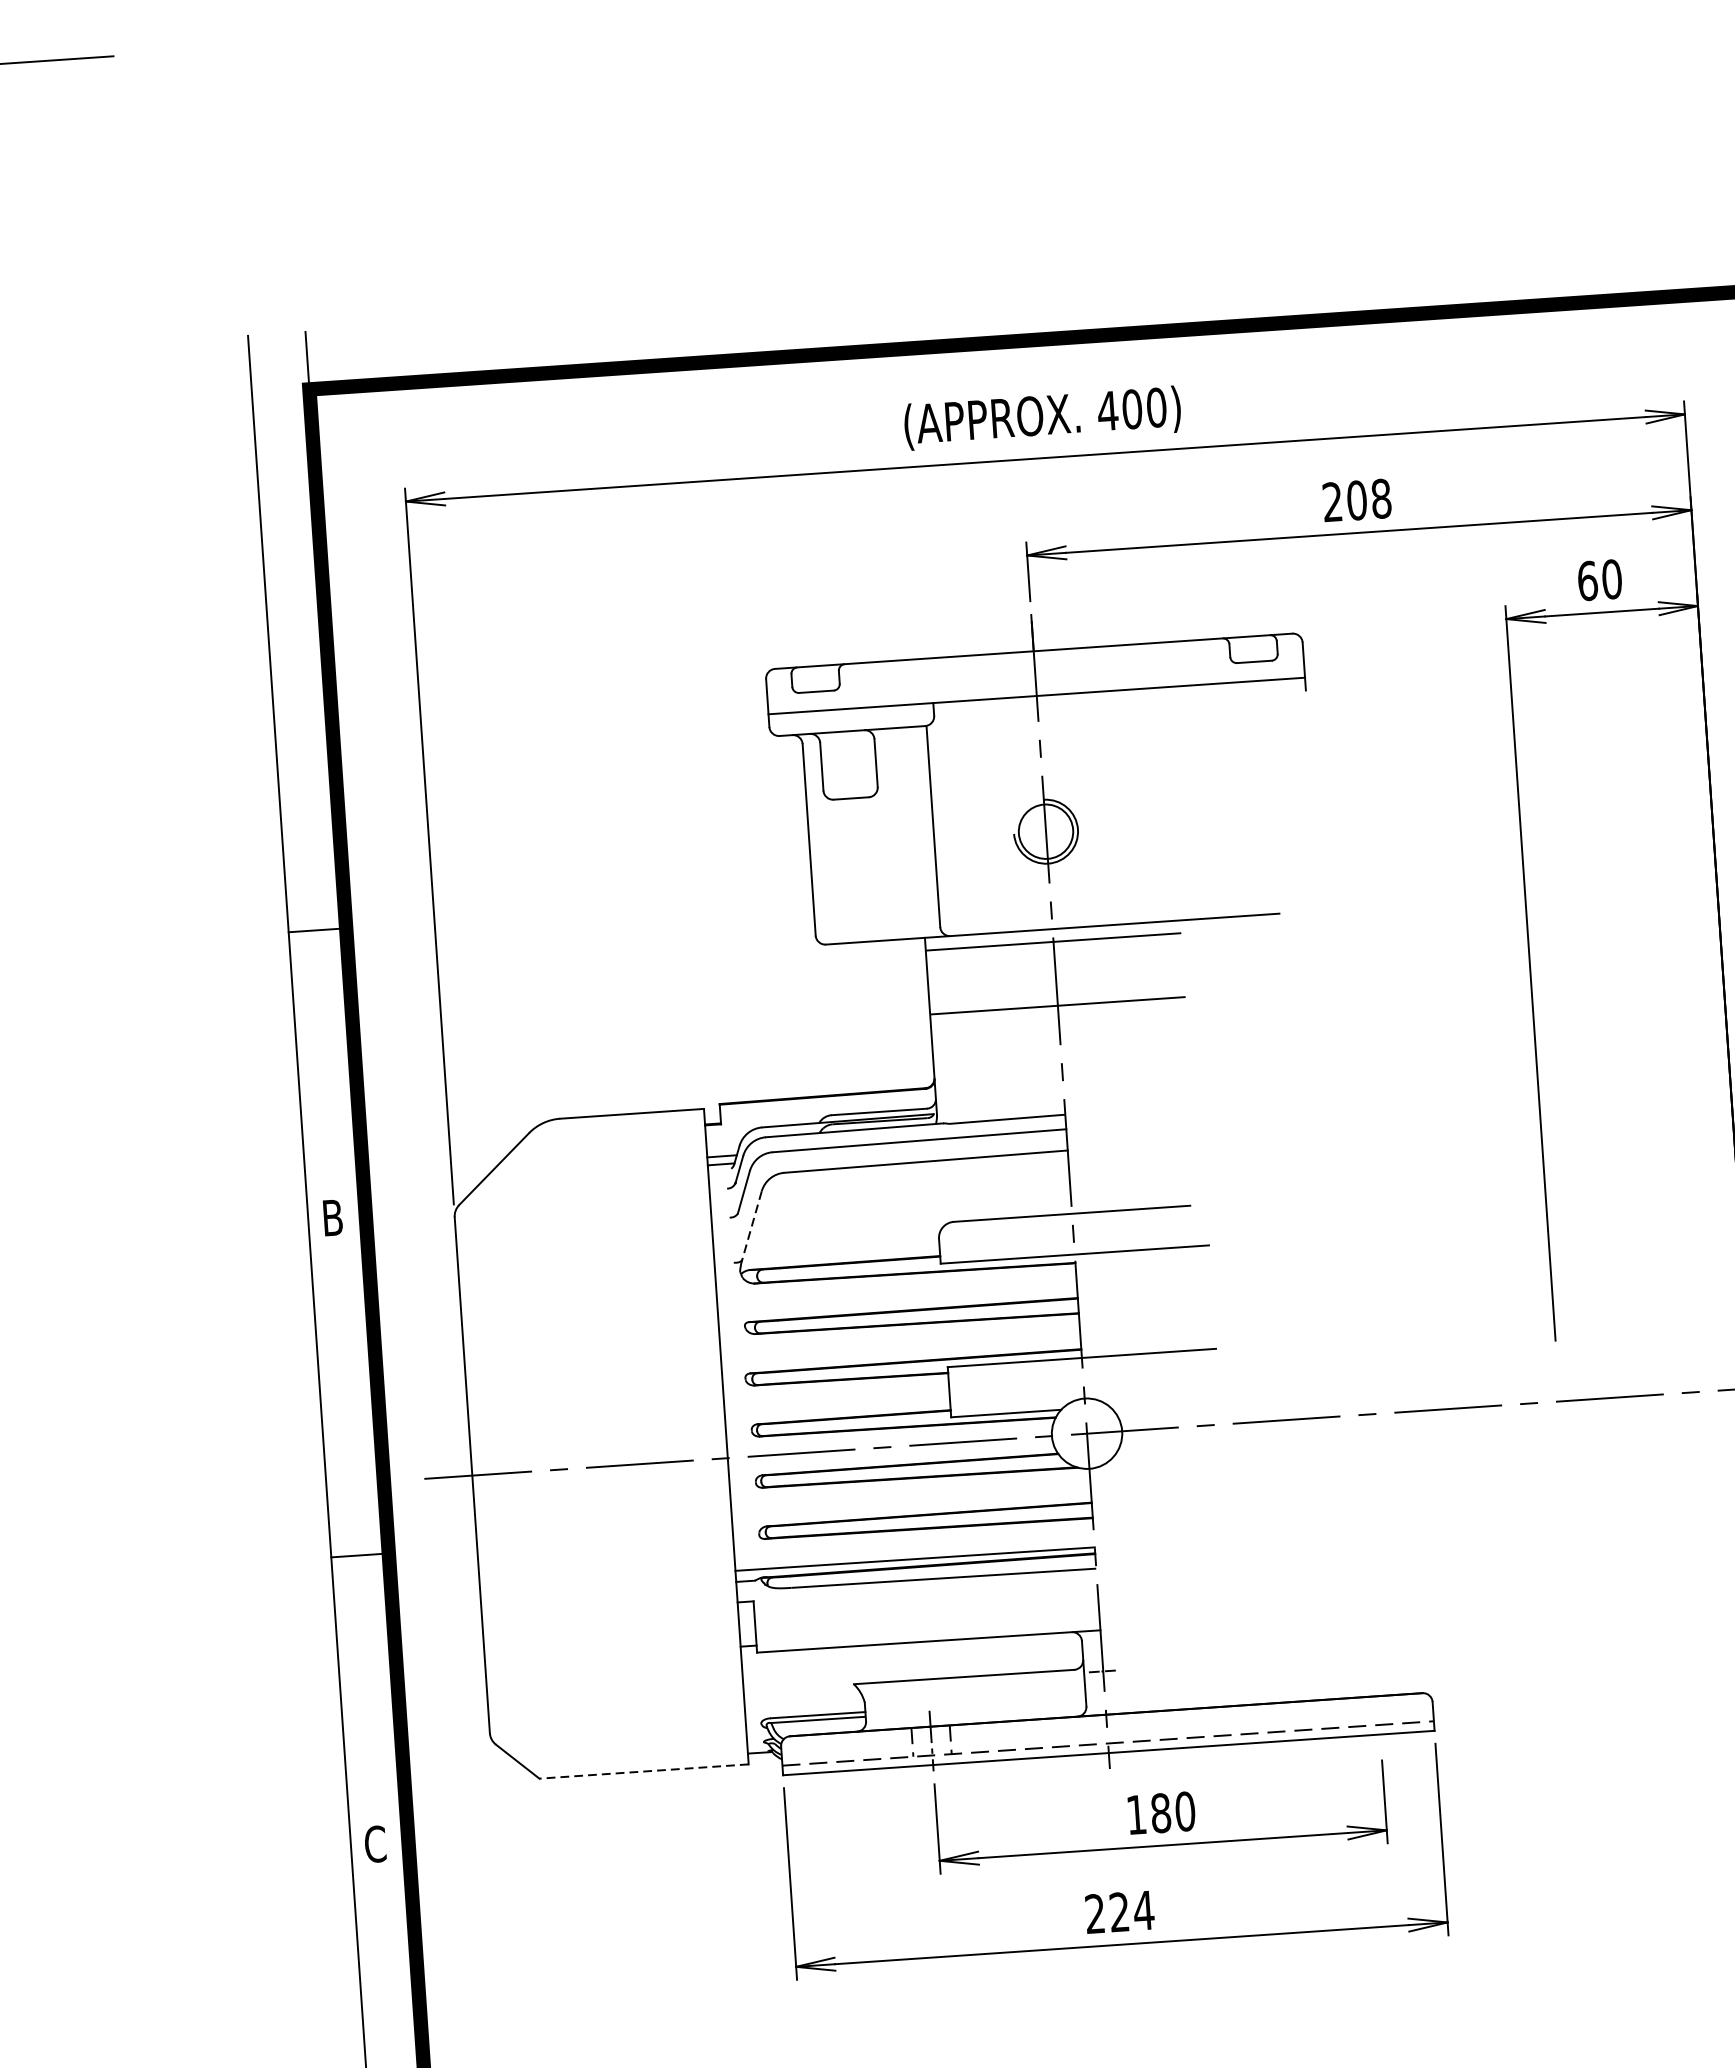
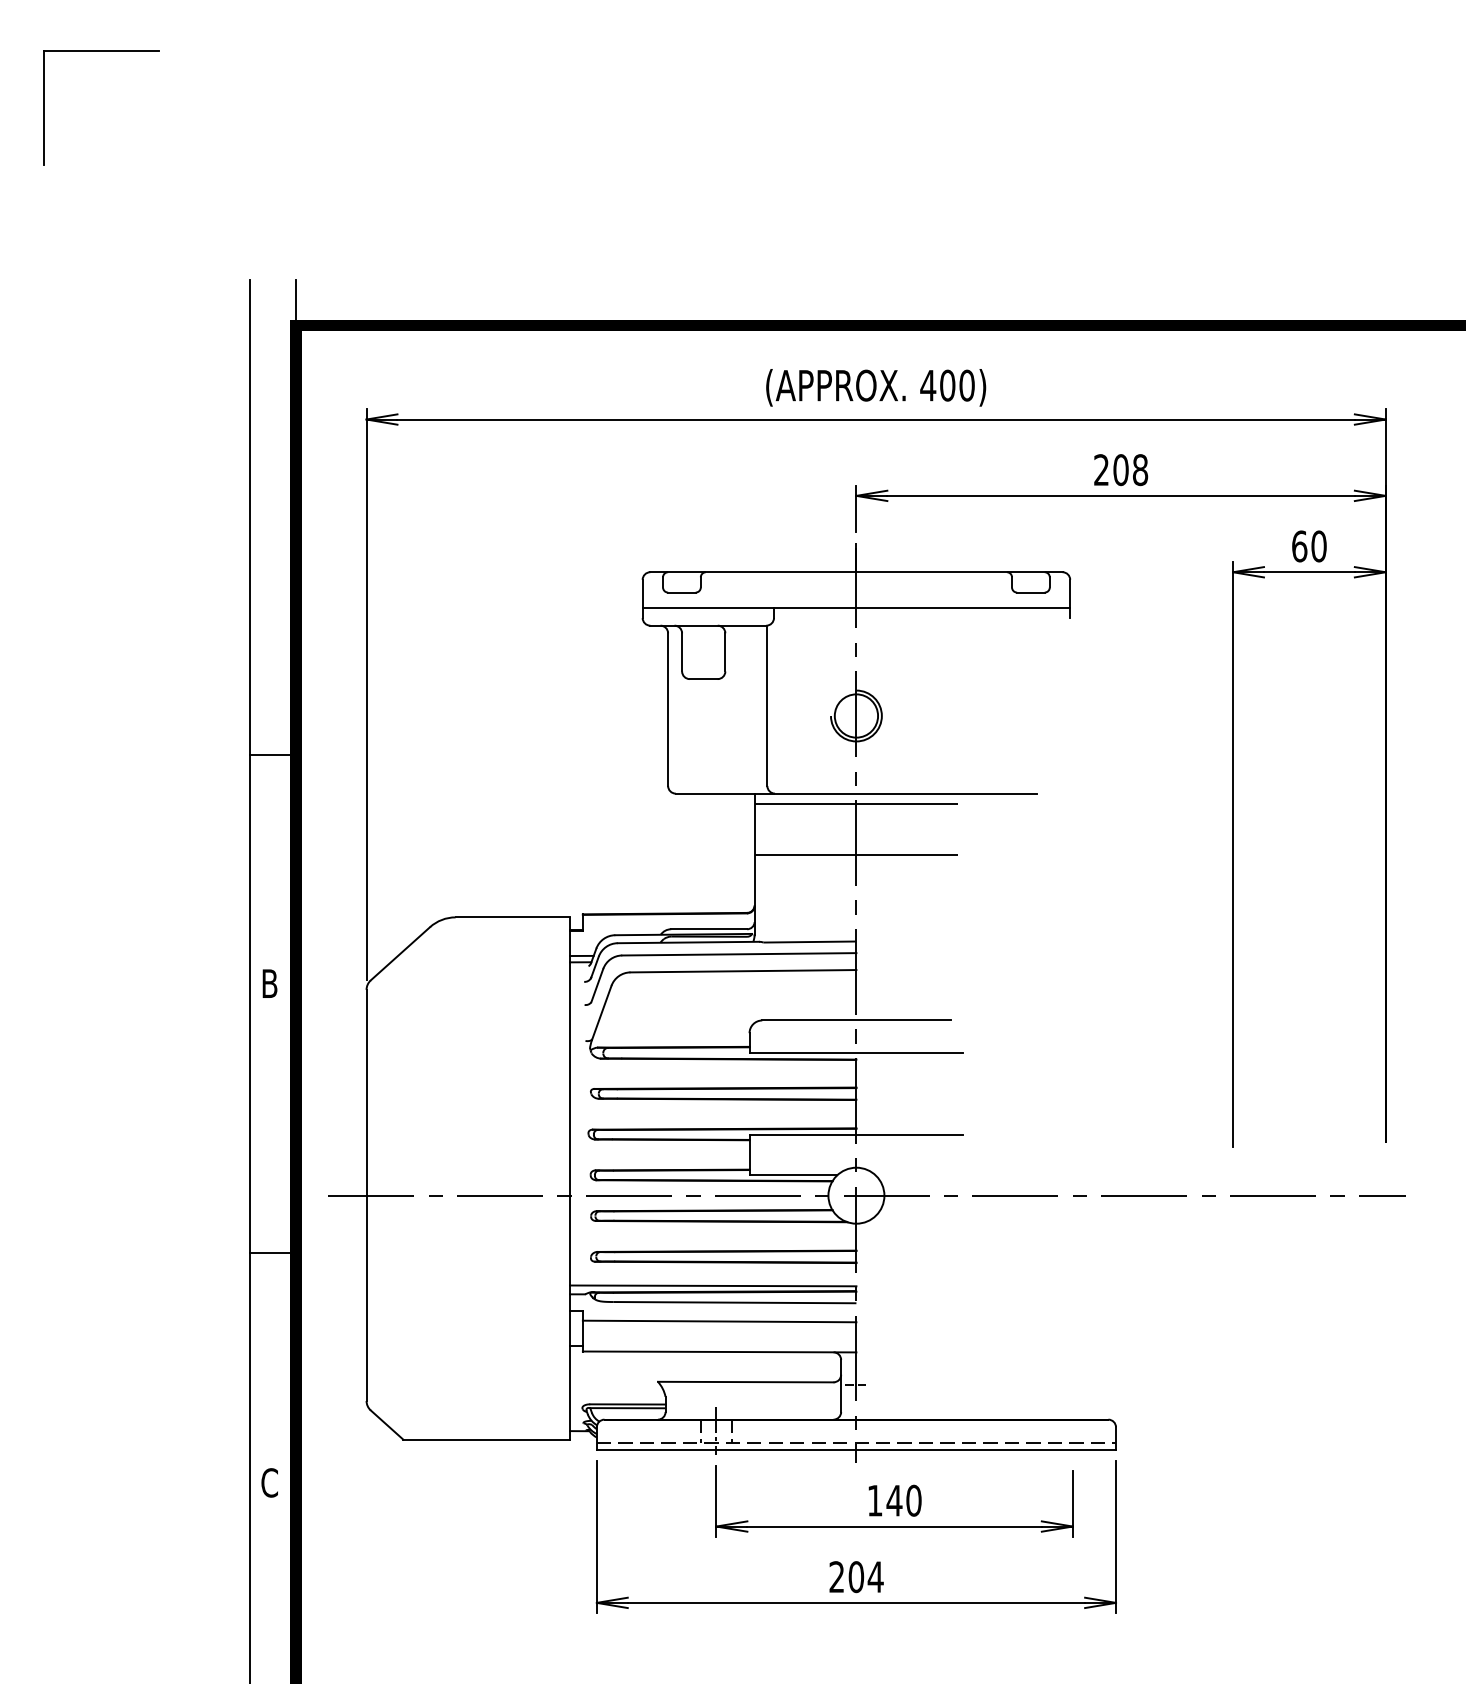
line: (751, 1225) -> (601, 1012), dashed -> solid
line: (925, 1603) -> (719, 1321), added
line: (643, 1771) -> (486, 1439), dashed -> solid
text: (1160, 1812) -> (894, 1500), 180 -> 140
text: (1119, 1912) -> (856, 1577), 224 -> 204

